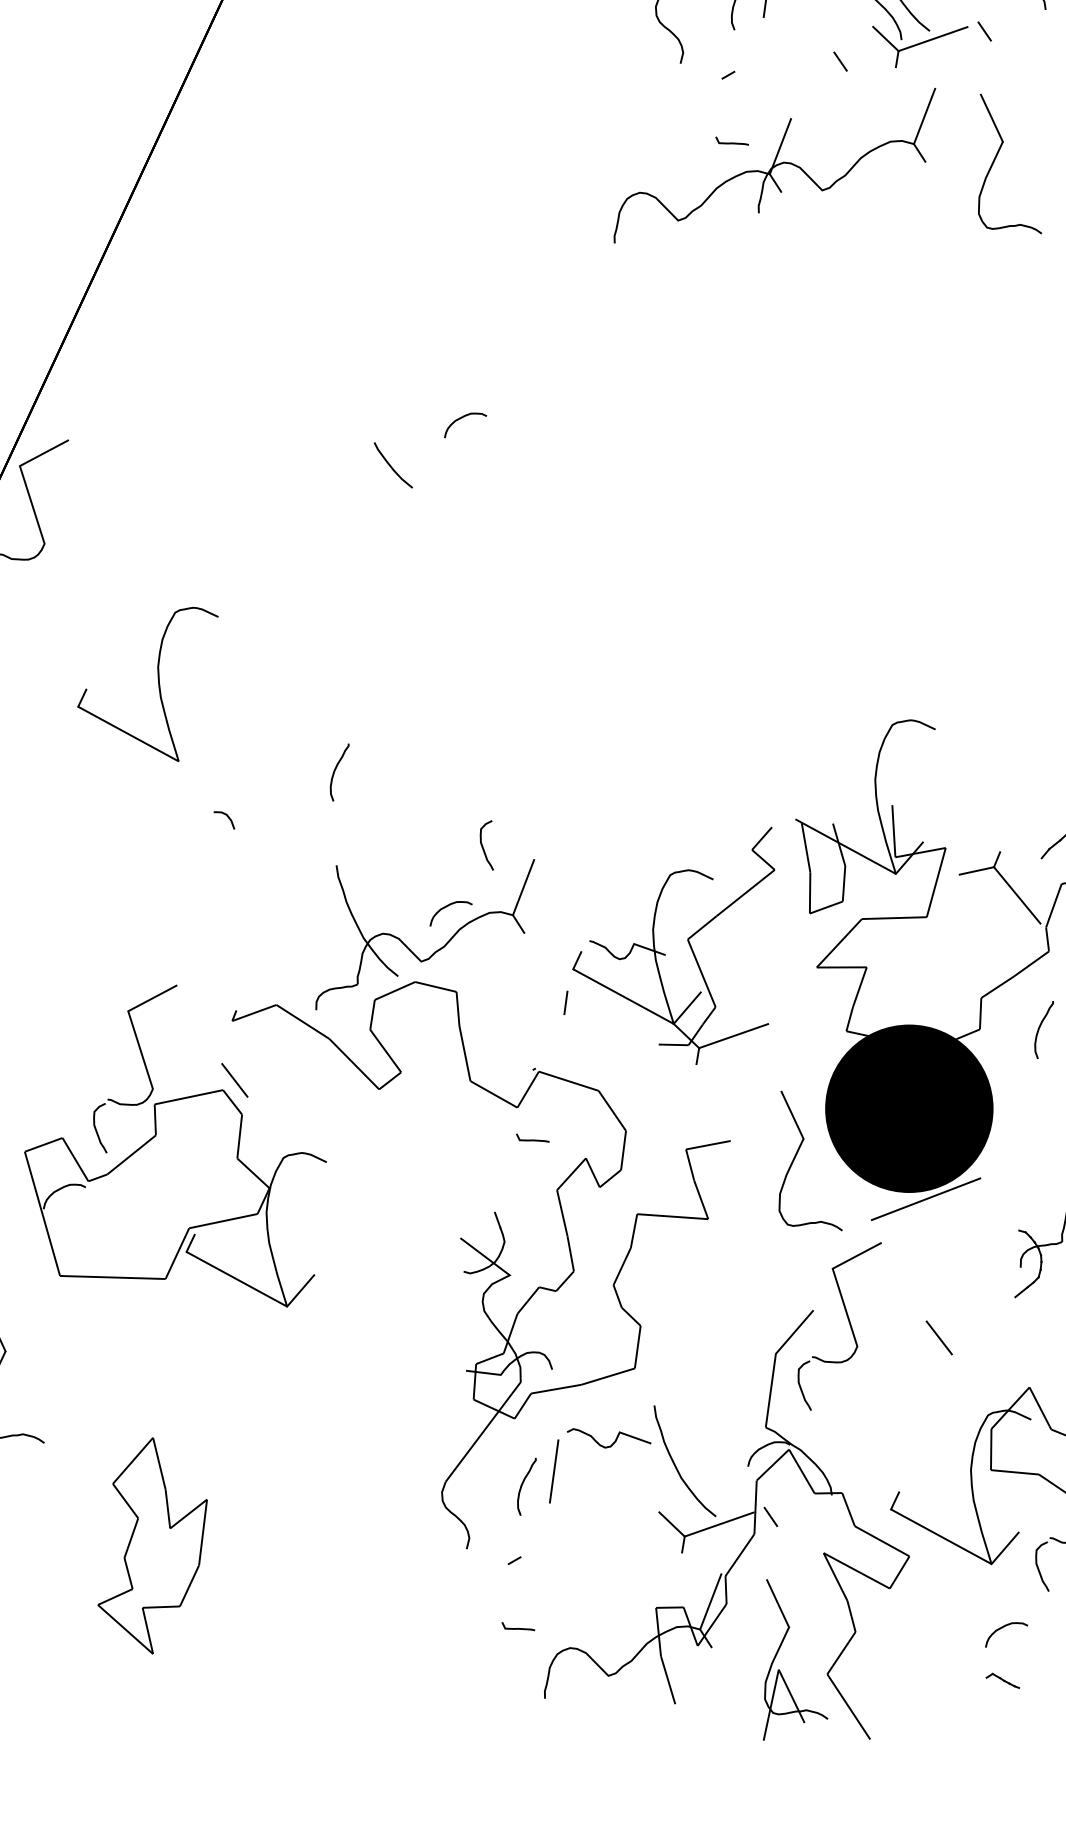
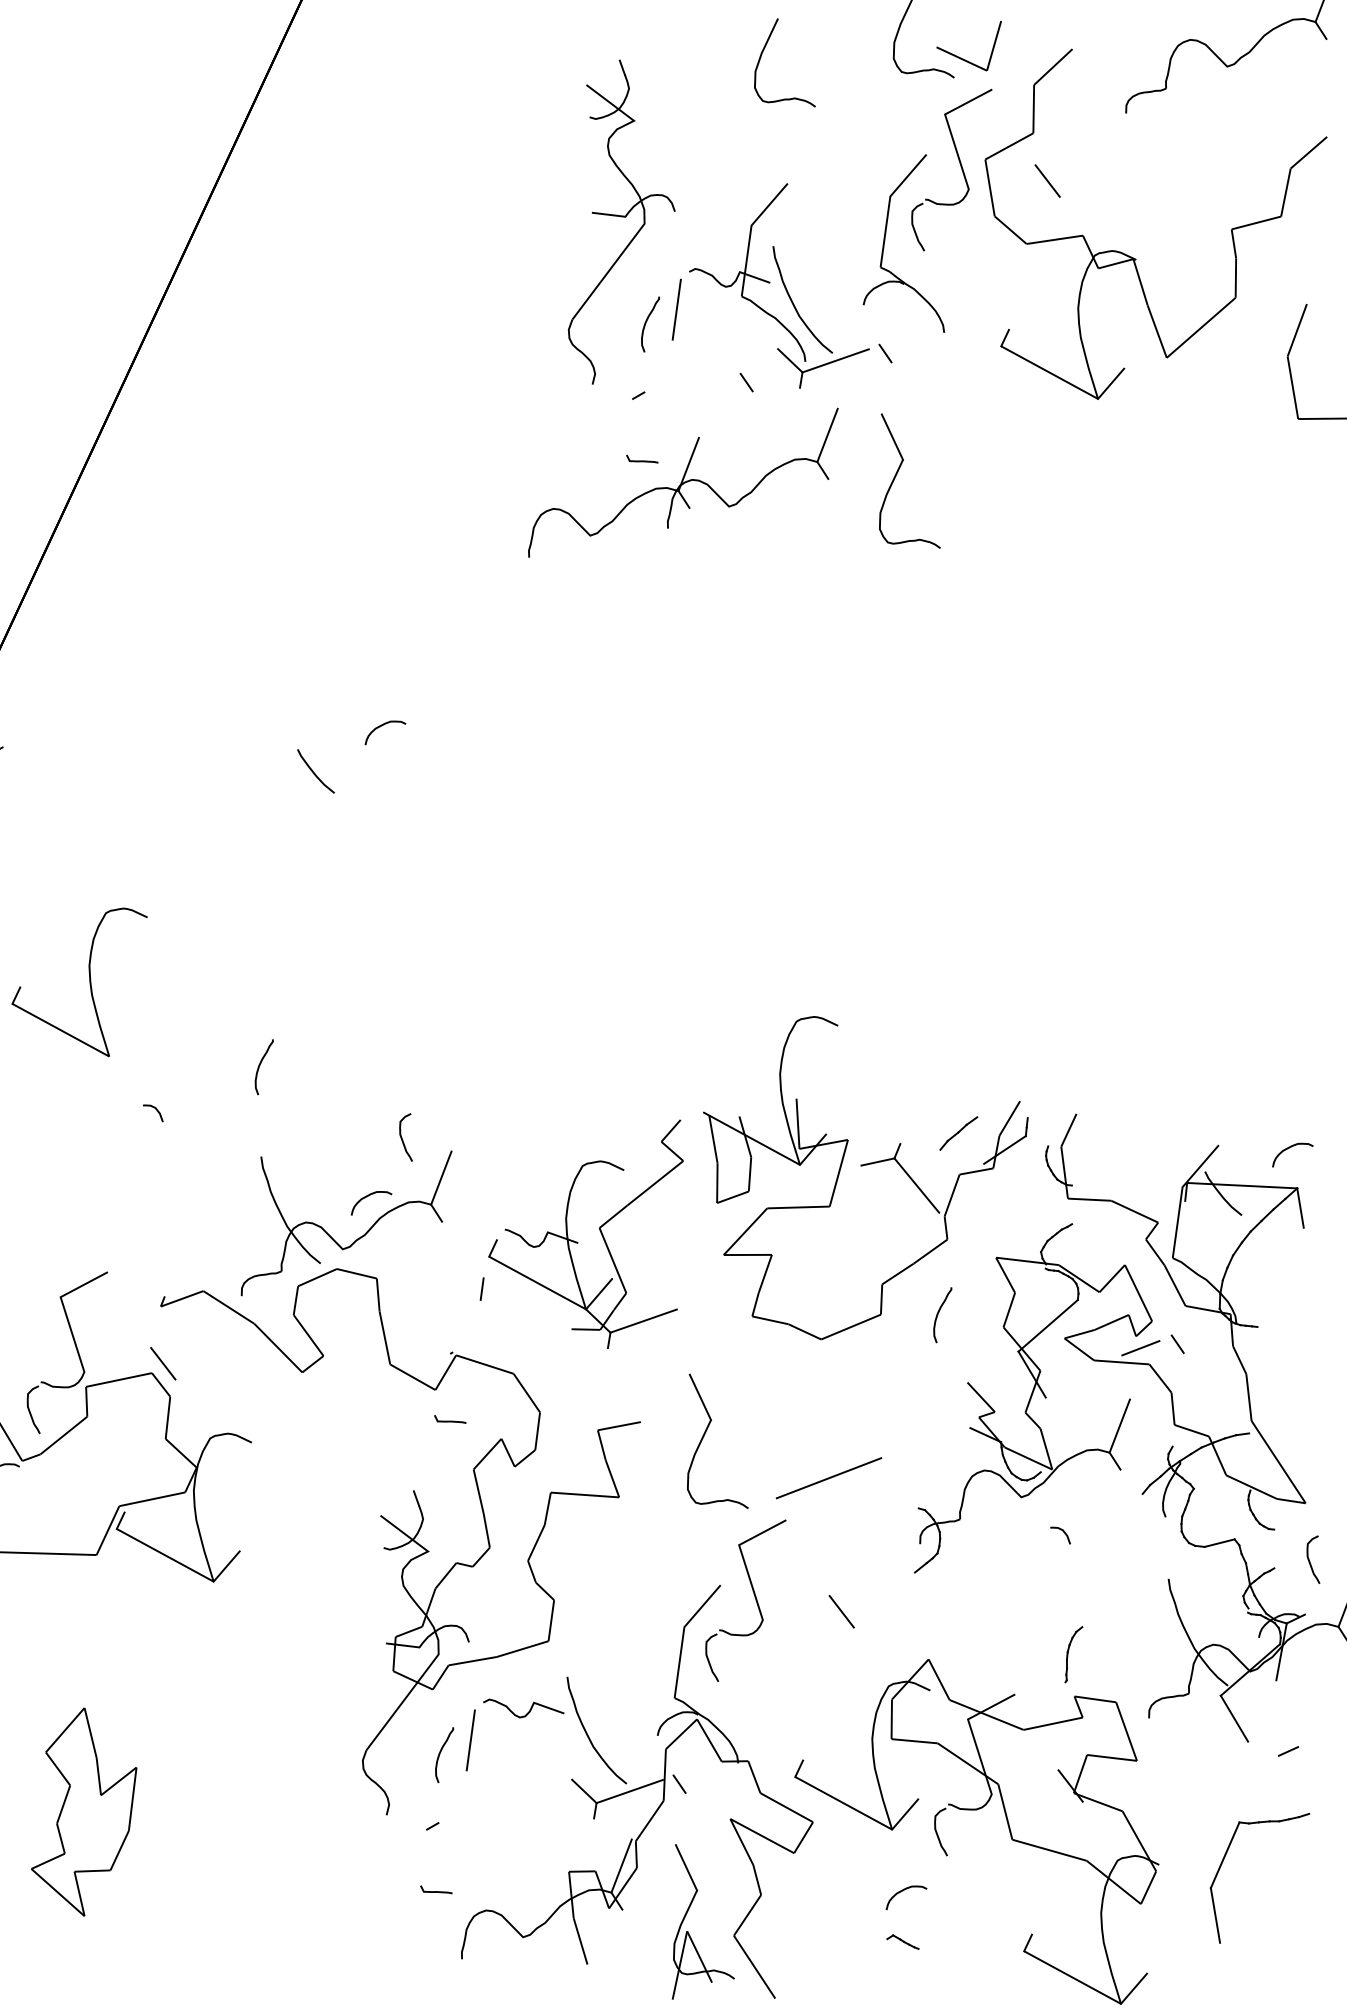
fill: (908, 1109) -> (812, 1391), removed

